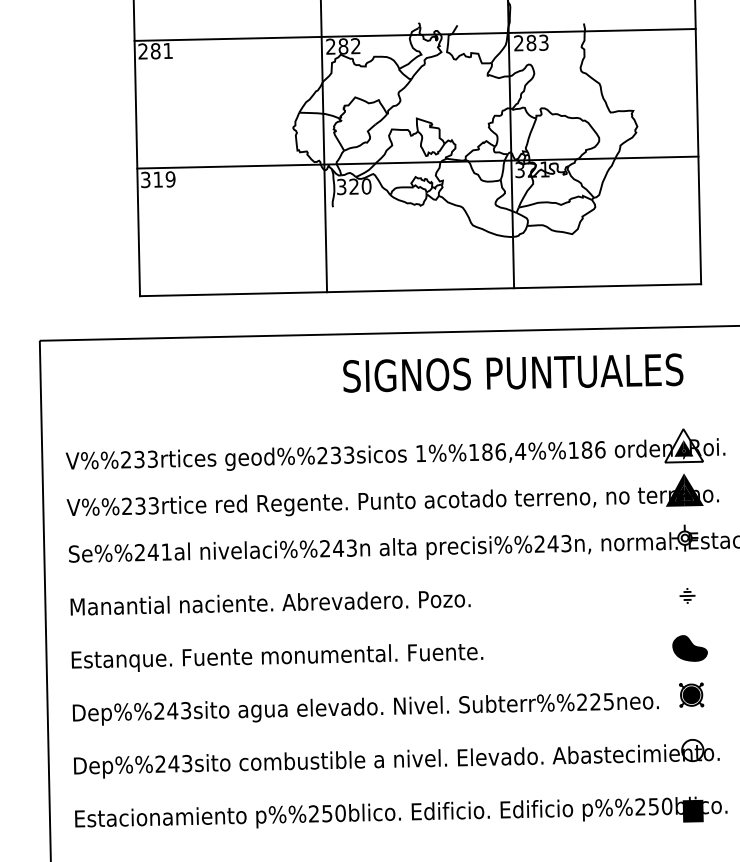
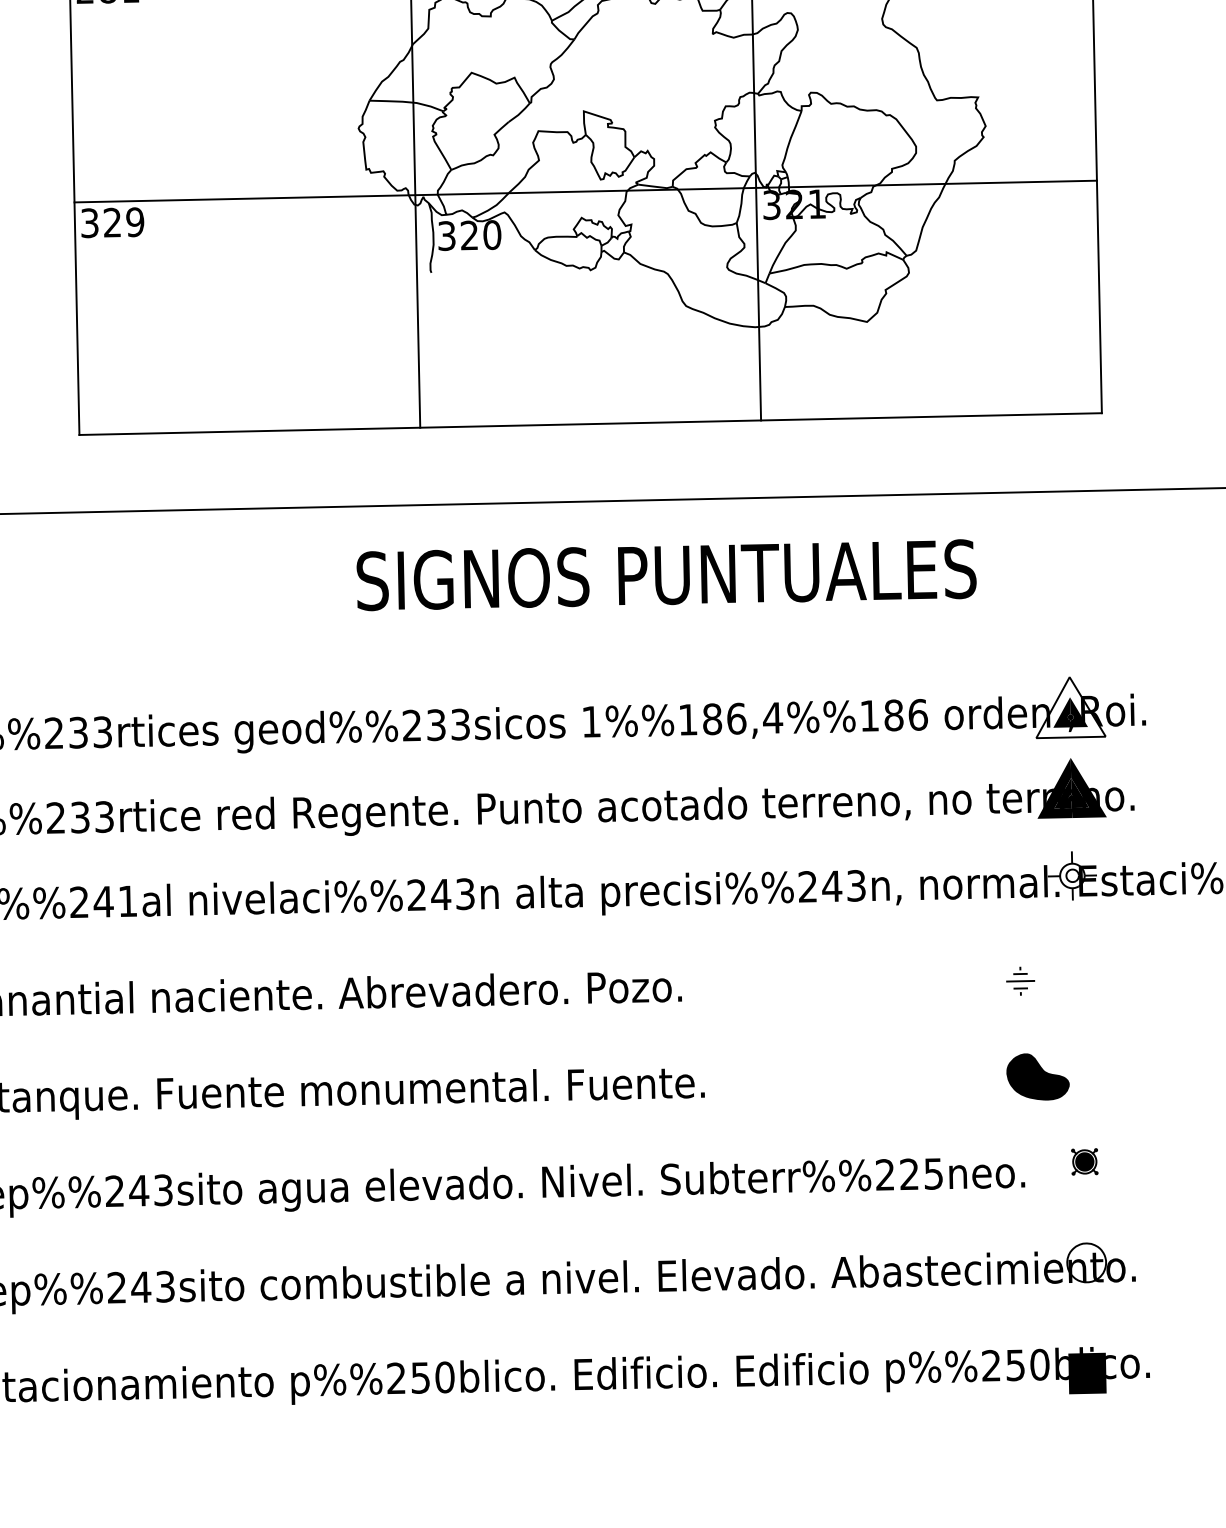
text: (157, 179) -> (111, 222), 319 -> 329
text: (513, 372) -> (667, 574), moved
part: (687, 595) -> (1020, 980), moved
part: (689, 648) -> (1036, 1076), moved
part: (691, 694) -> (1084, 1160), size x0.6

